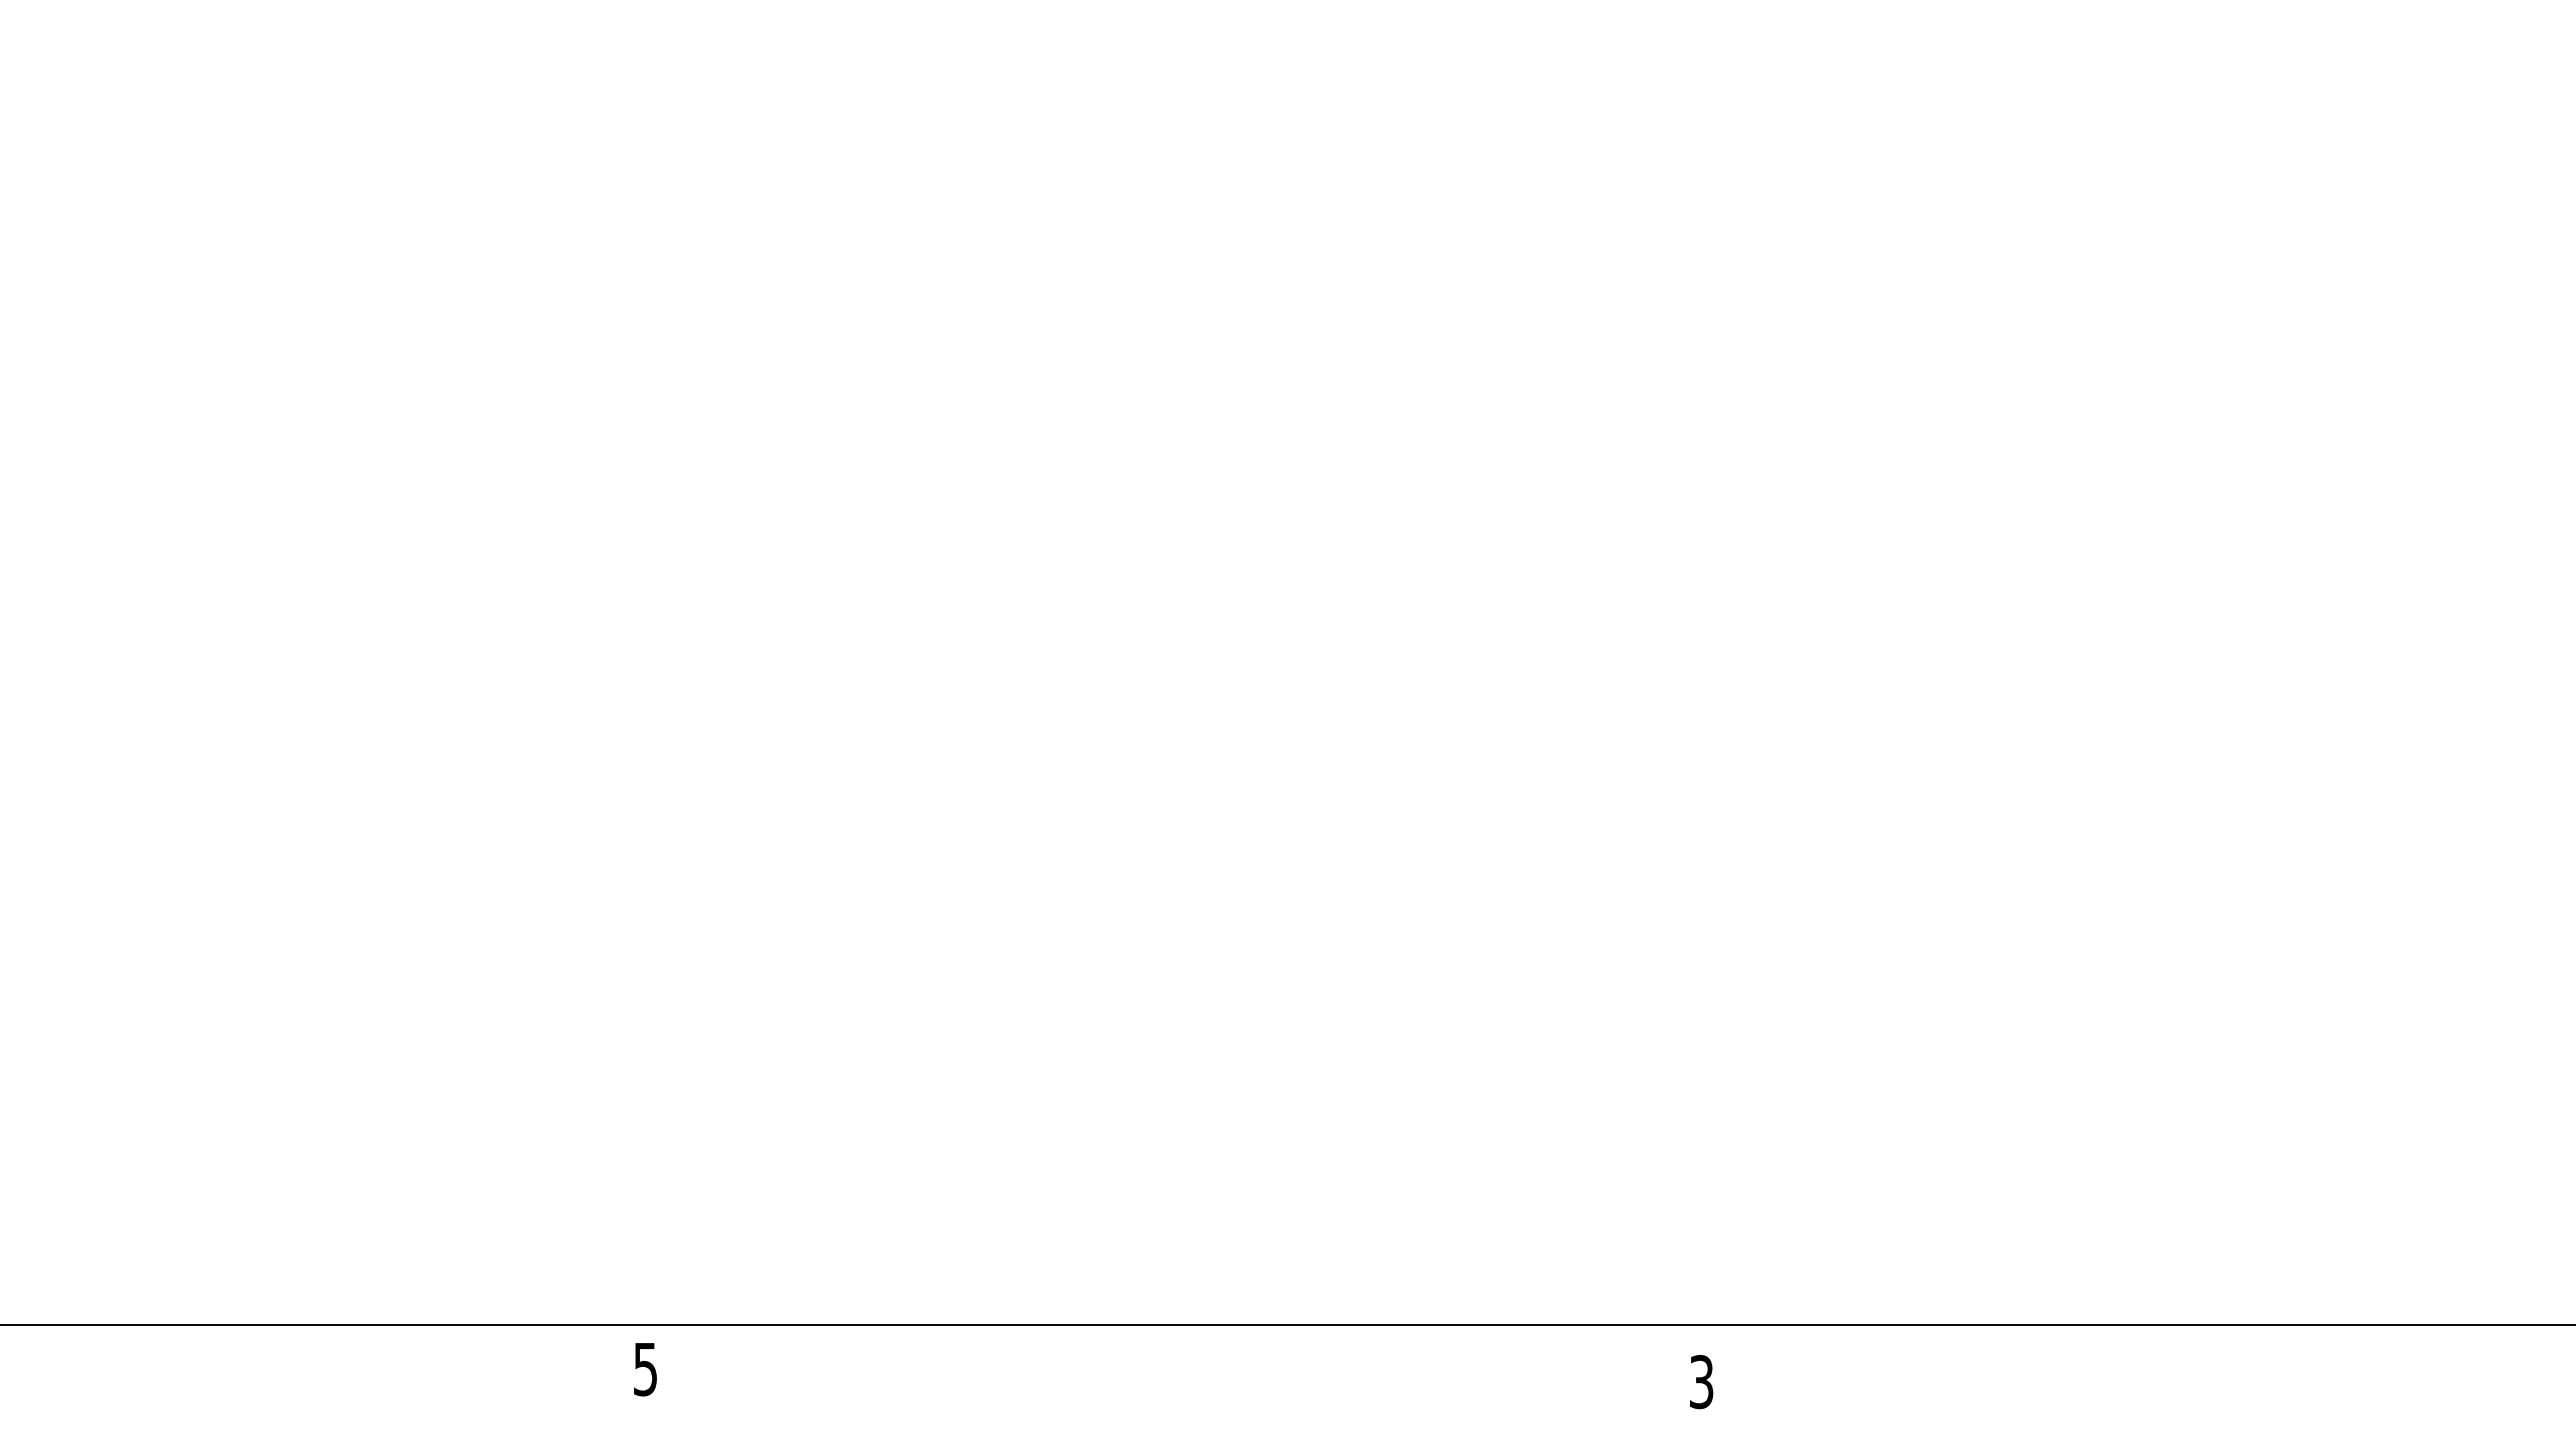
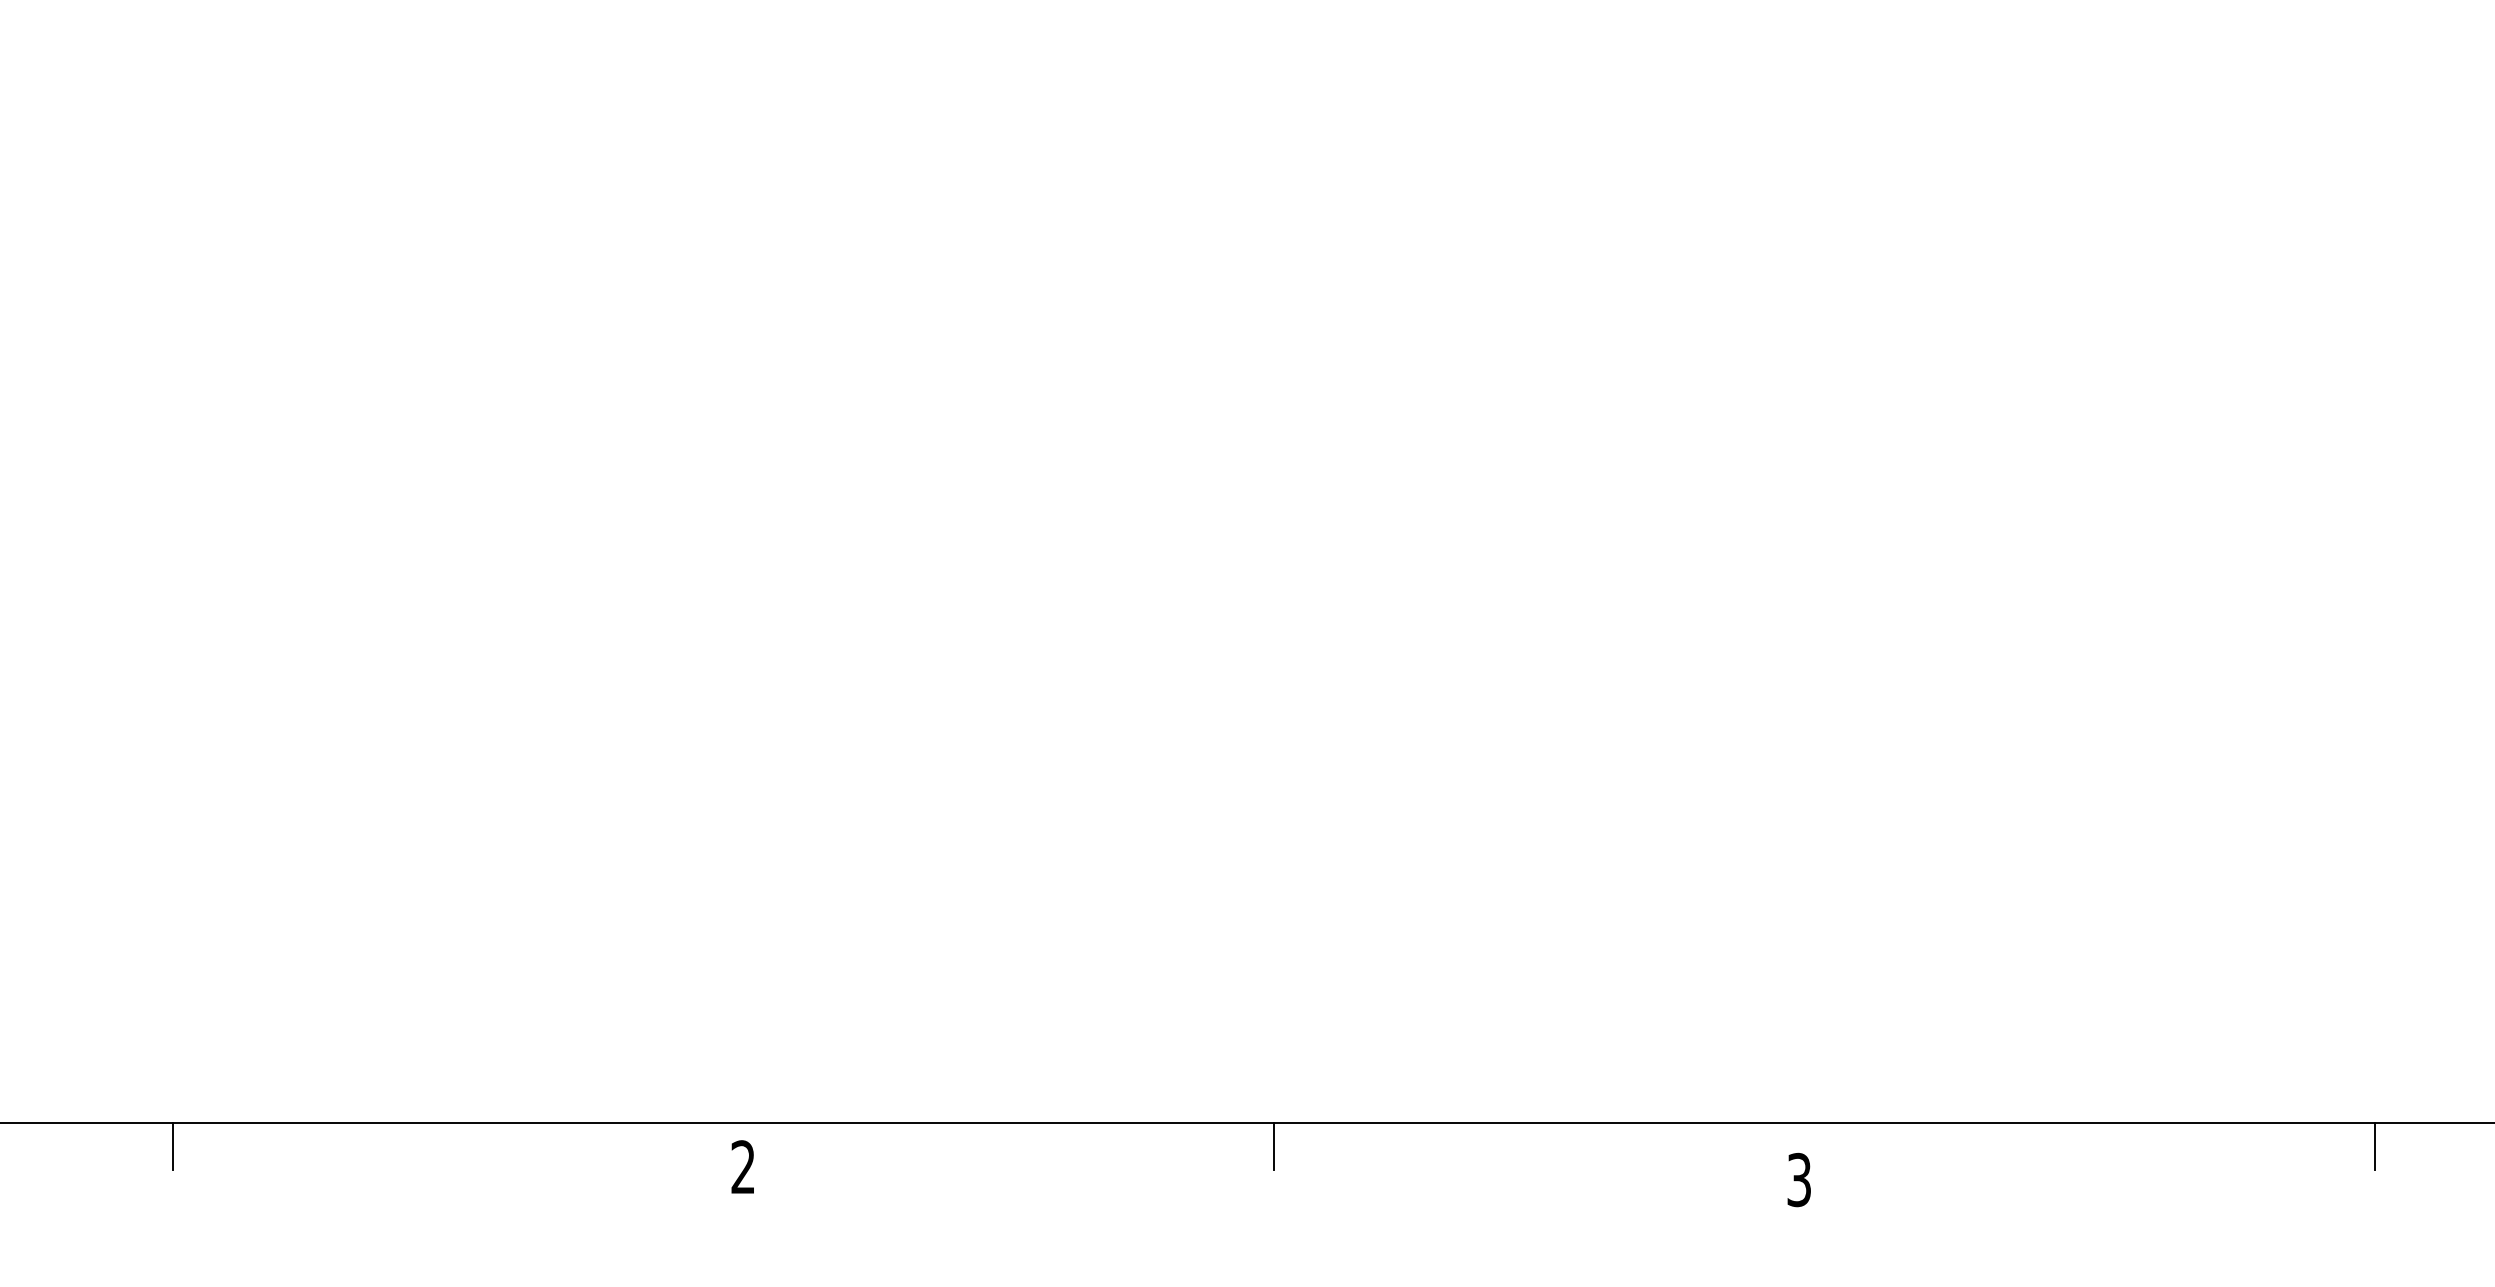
line: (75, 1348) -> (173, 1146), added
line: (1176, 1348) -> (1274, 1146), added
line: (2277, 1348) -> (2375, 1146), added
text: (644, 1369) -> (742, 1167), 5 -> 2

